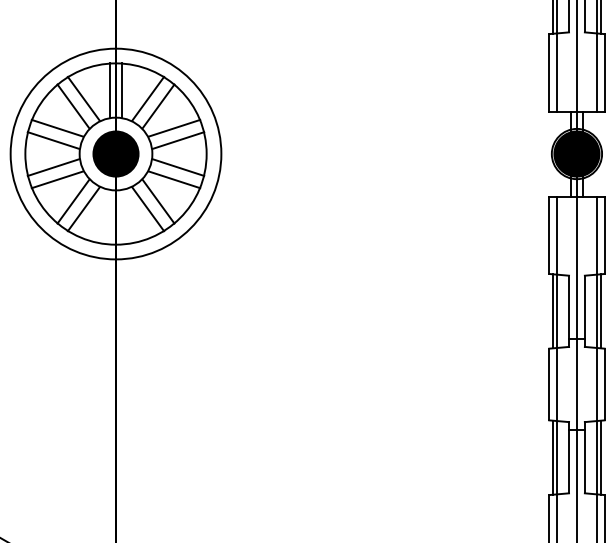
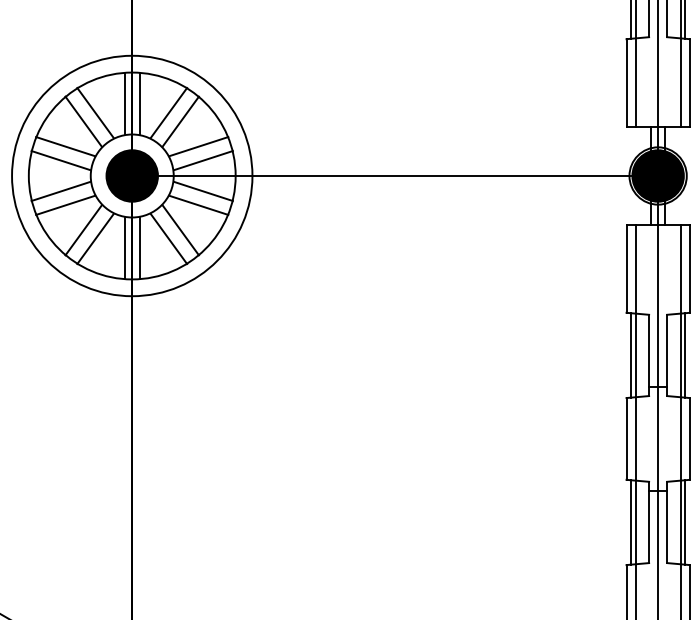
line: (345, 154) -> (394, 176), added
line: (109, 217) -> (124, 248), added
line: (122, 217) -> (139, 248), added

